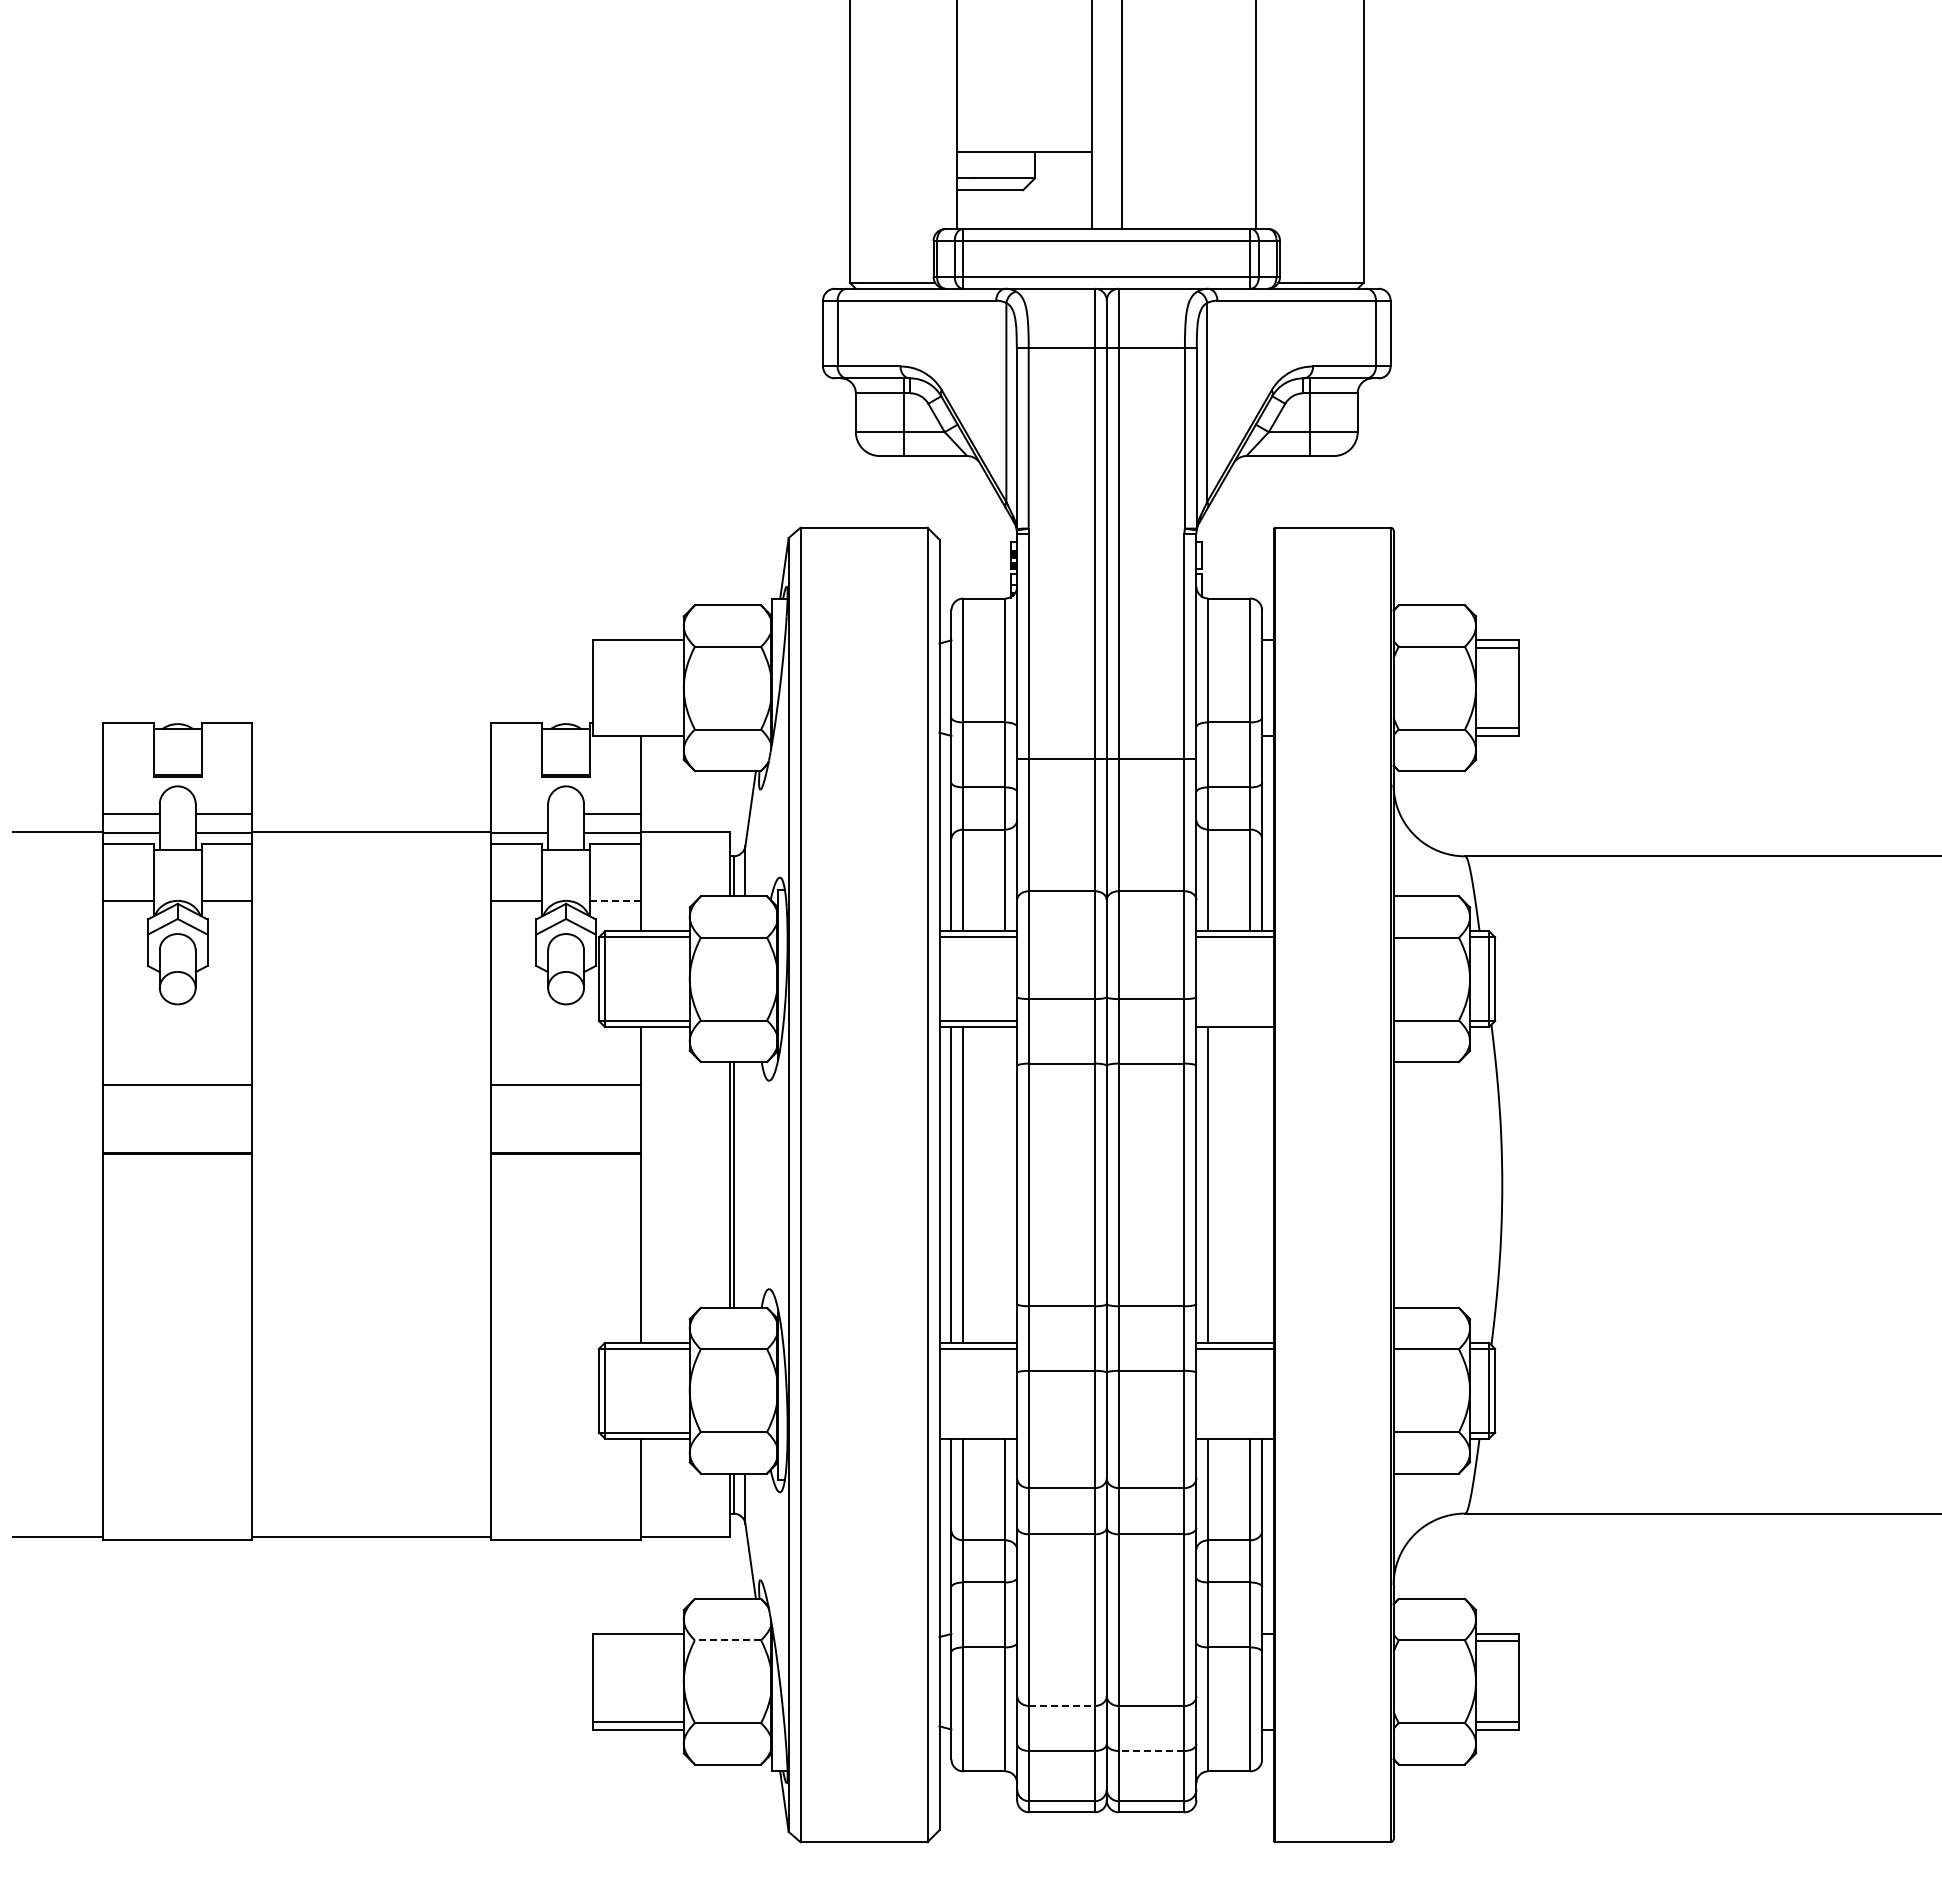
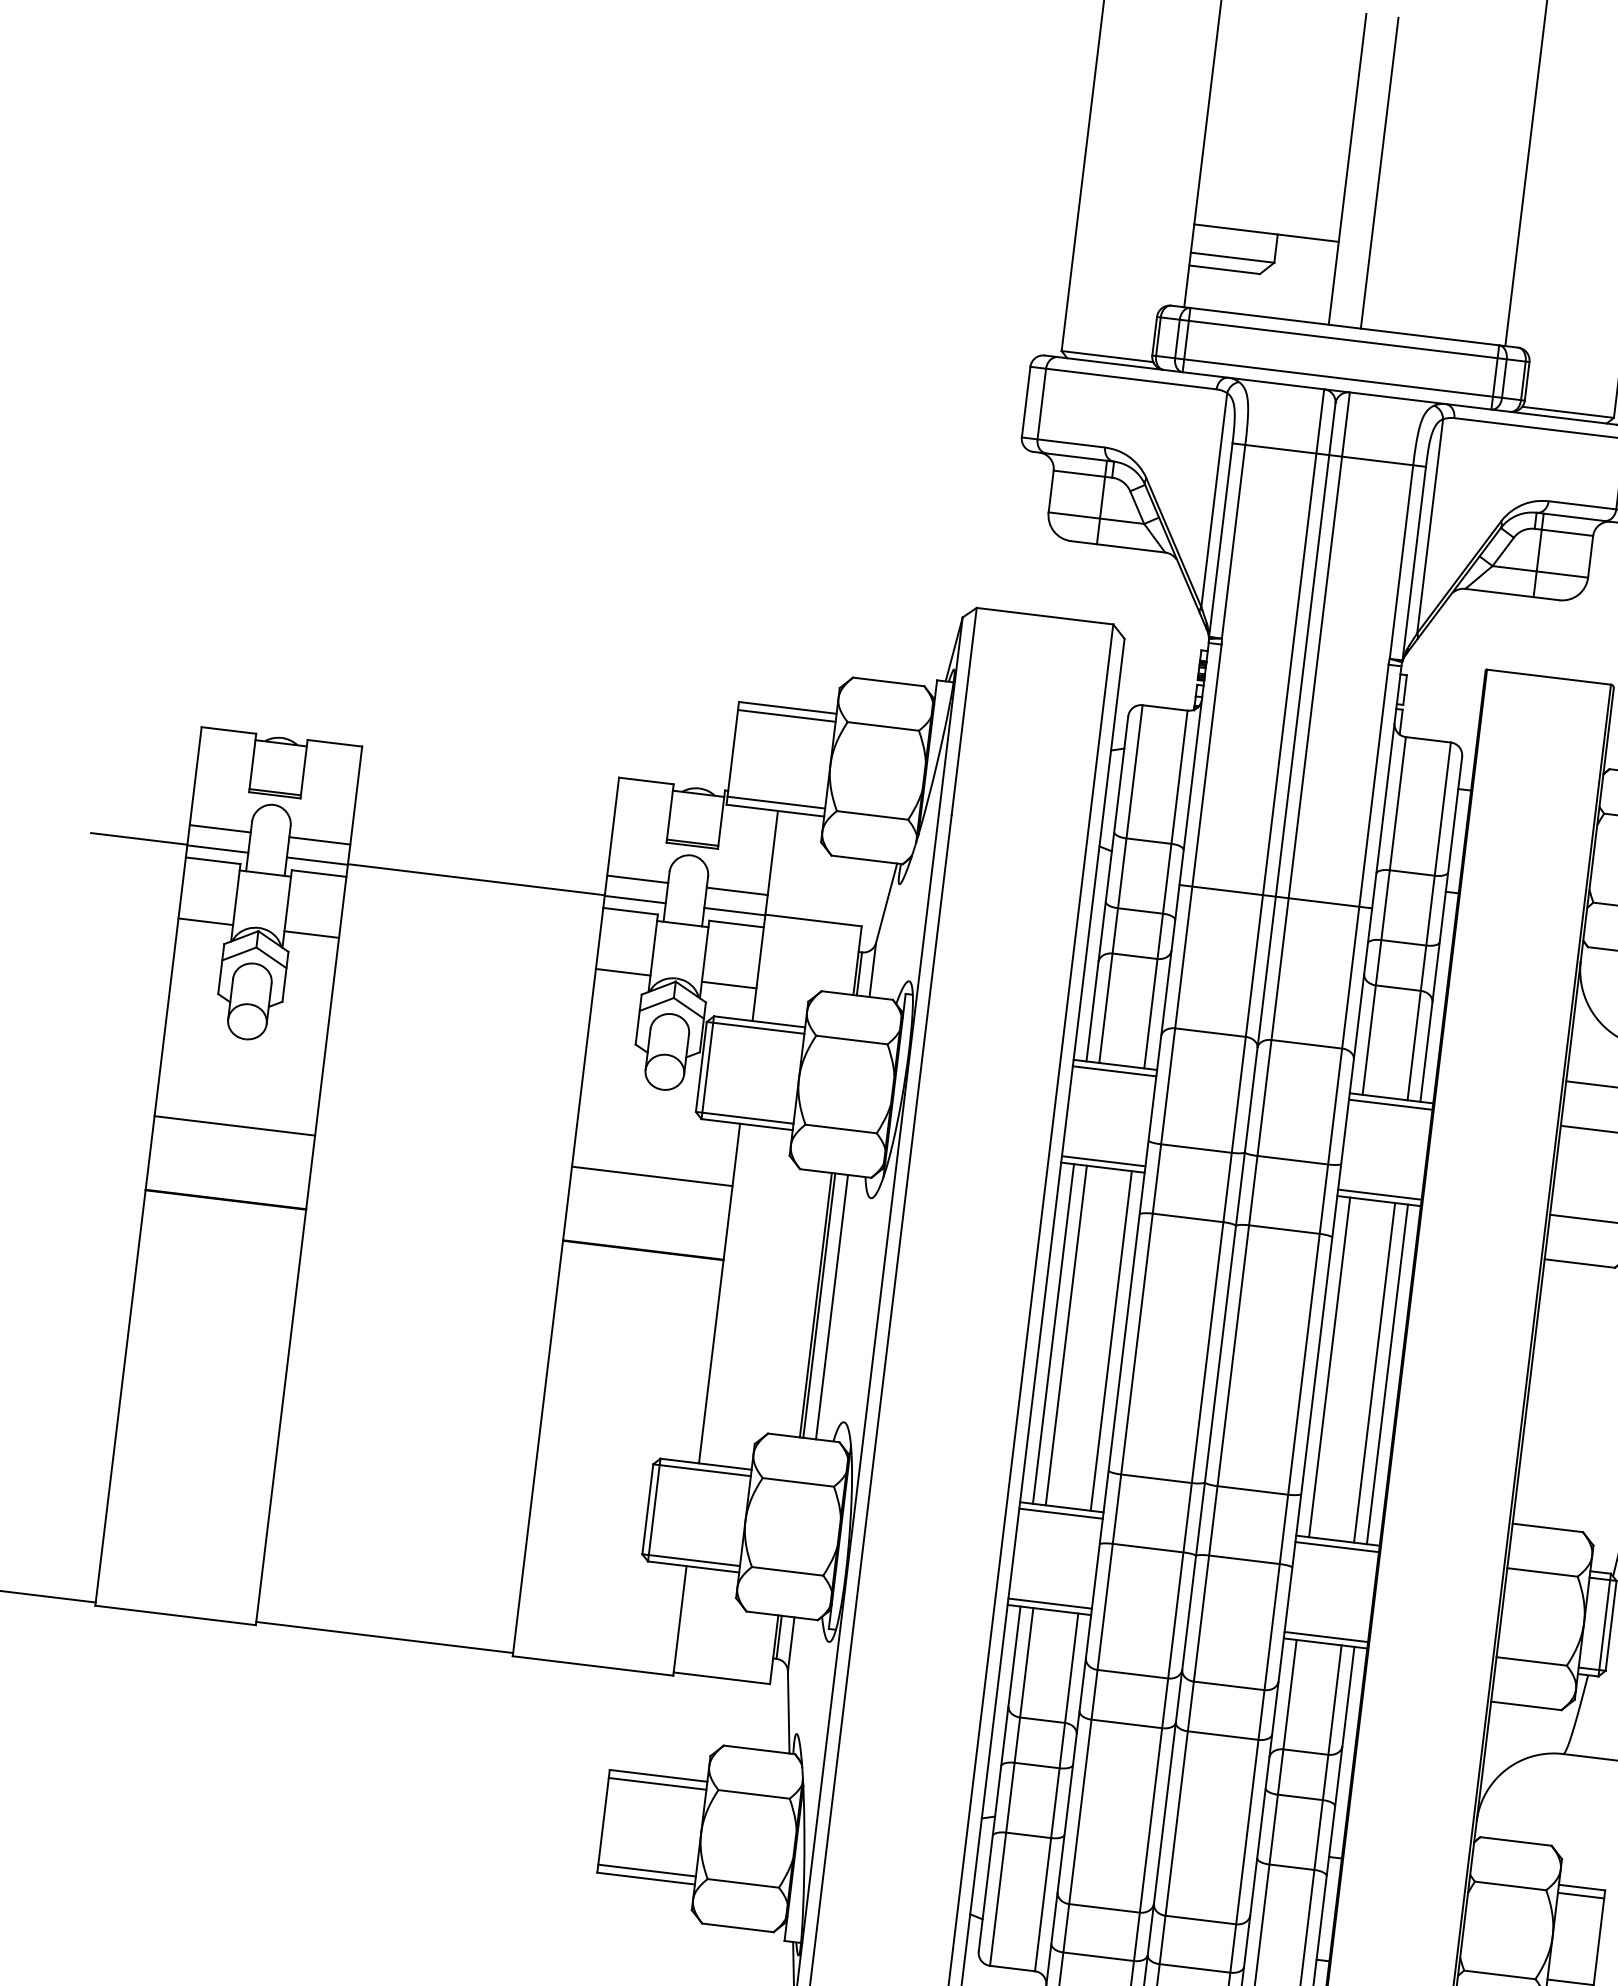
line: (637, 647) -> (785, 715), added
line: (637, 728) -> (775, 802), added
line: (519, 814) -> (637, 879), added
line: (614, 901) -> (728, 985), dashed -> solid
line: (1235, 1021) -> (1380, 1195), added
line: (745, 1184) -> (832, 1306), added
line: (1005, 1184) -> (1111, 1340), added
line: (1250, 1184) -> (1374, 1372), added
line: (1262, 1184) -> (1387, 1373), added
line: (978, 1432) -> (1050, 1603), added
line: (1235, 1432) -> (1326, 1637), added
line: (727, 1640) -> (753, 1794), dashed -> solid
line: (637, 1641) -> (656, 1783), added
line: (1062, 1705) -> (1105, 1907), dashed -> solid
line: (1151, 1750) -> (1194, 1967), dashed -> solid

